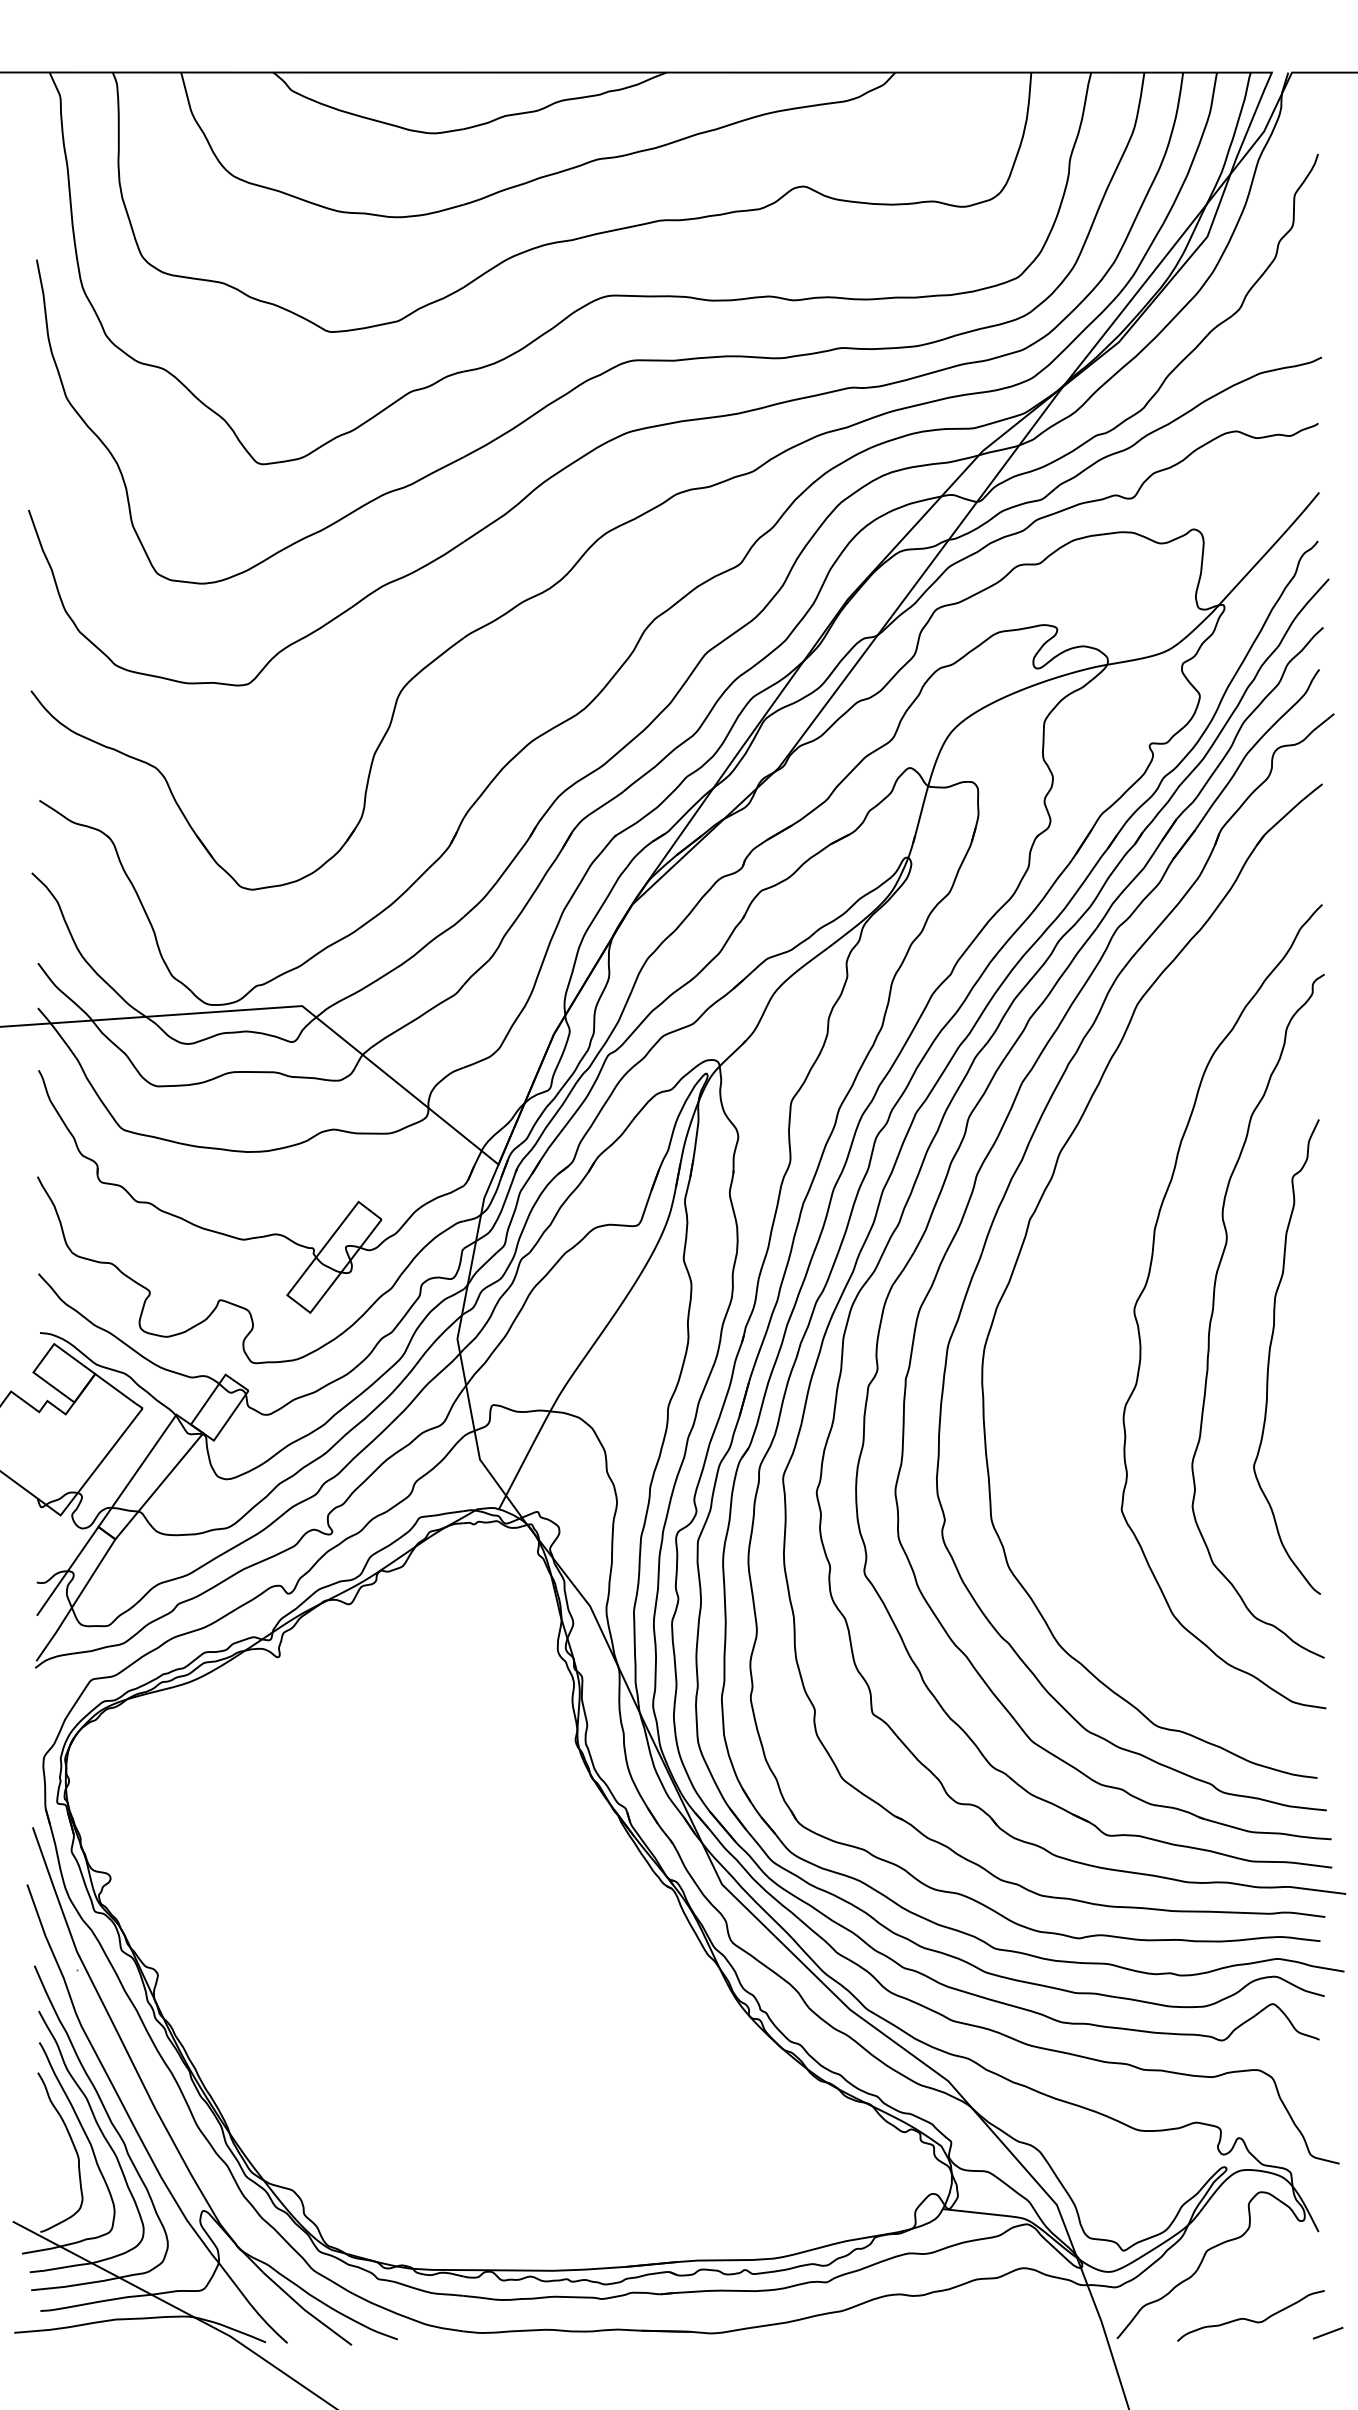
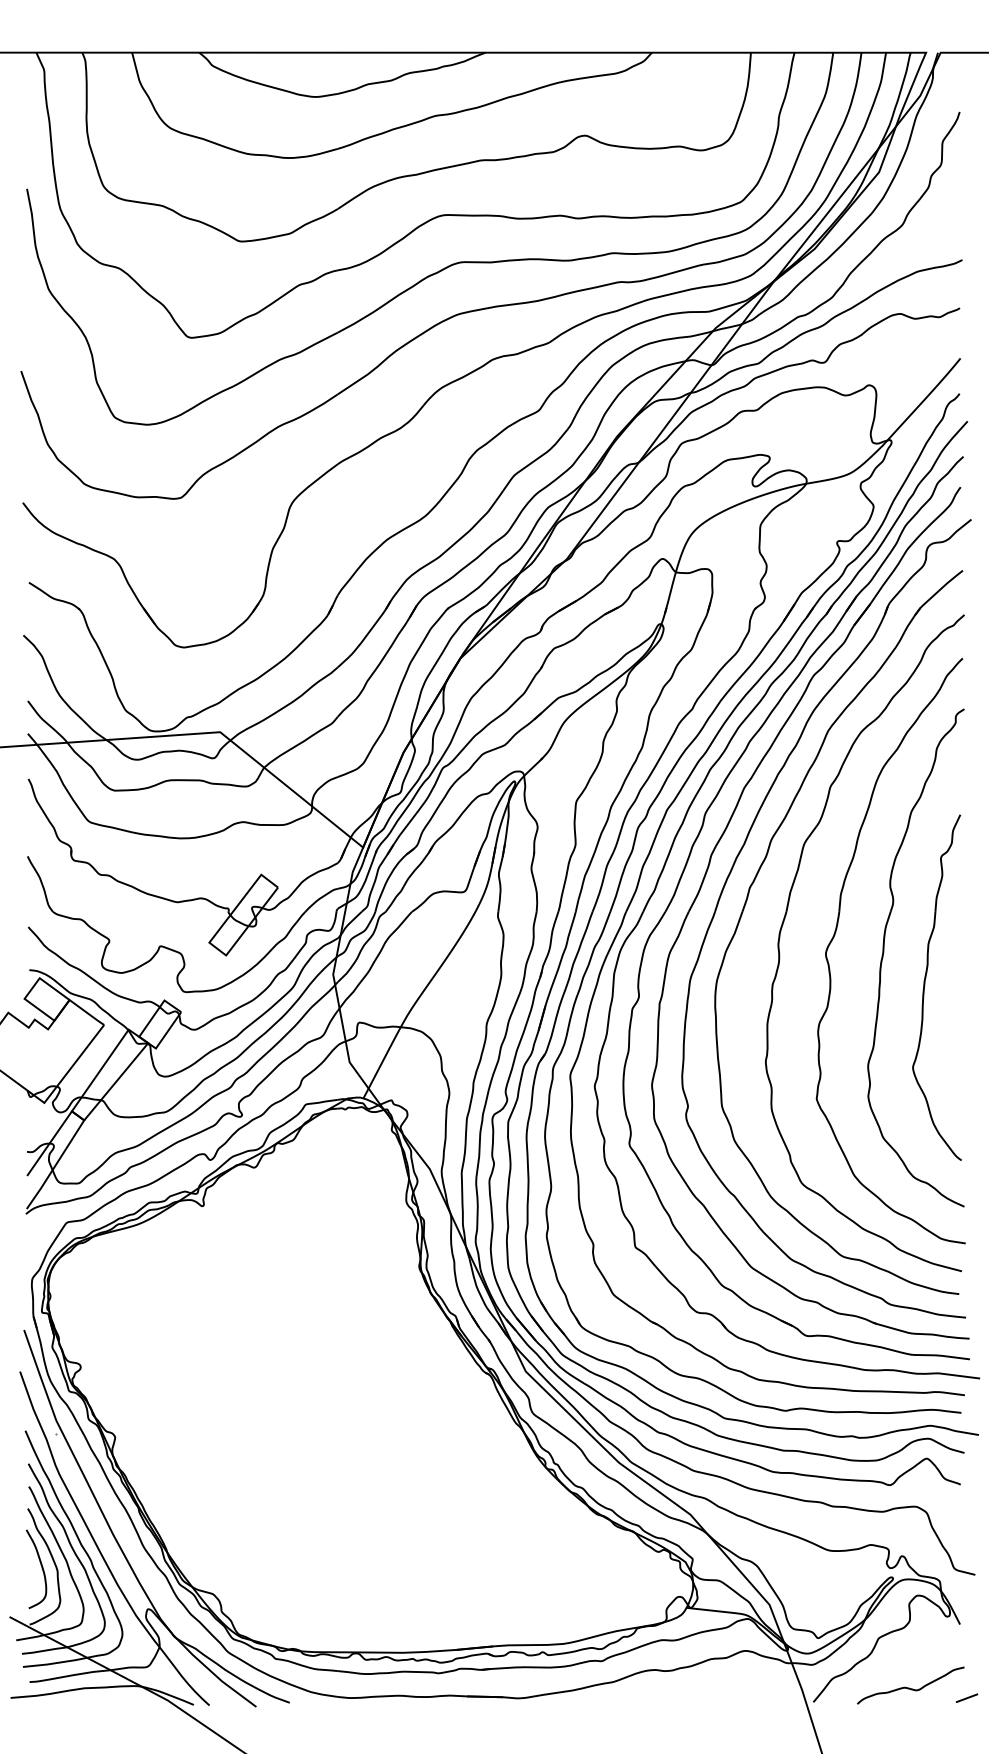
part: (1078, 1262) -> (785, 918), added
curve: (56, 2152) -> (41, 1566), added

